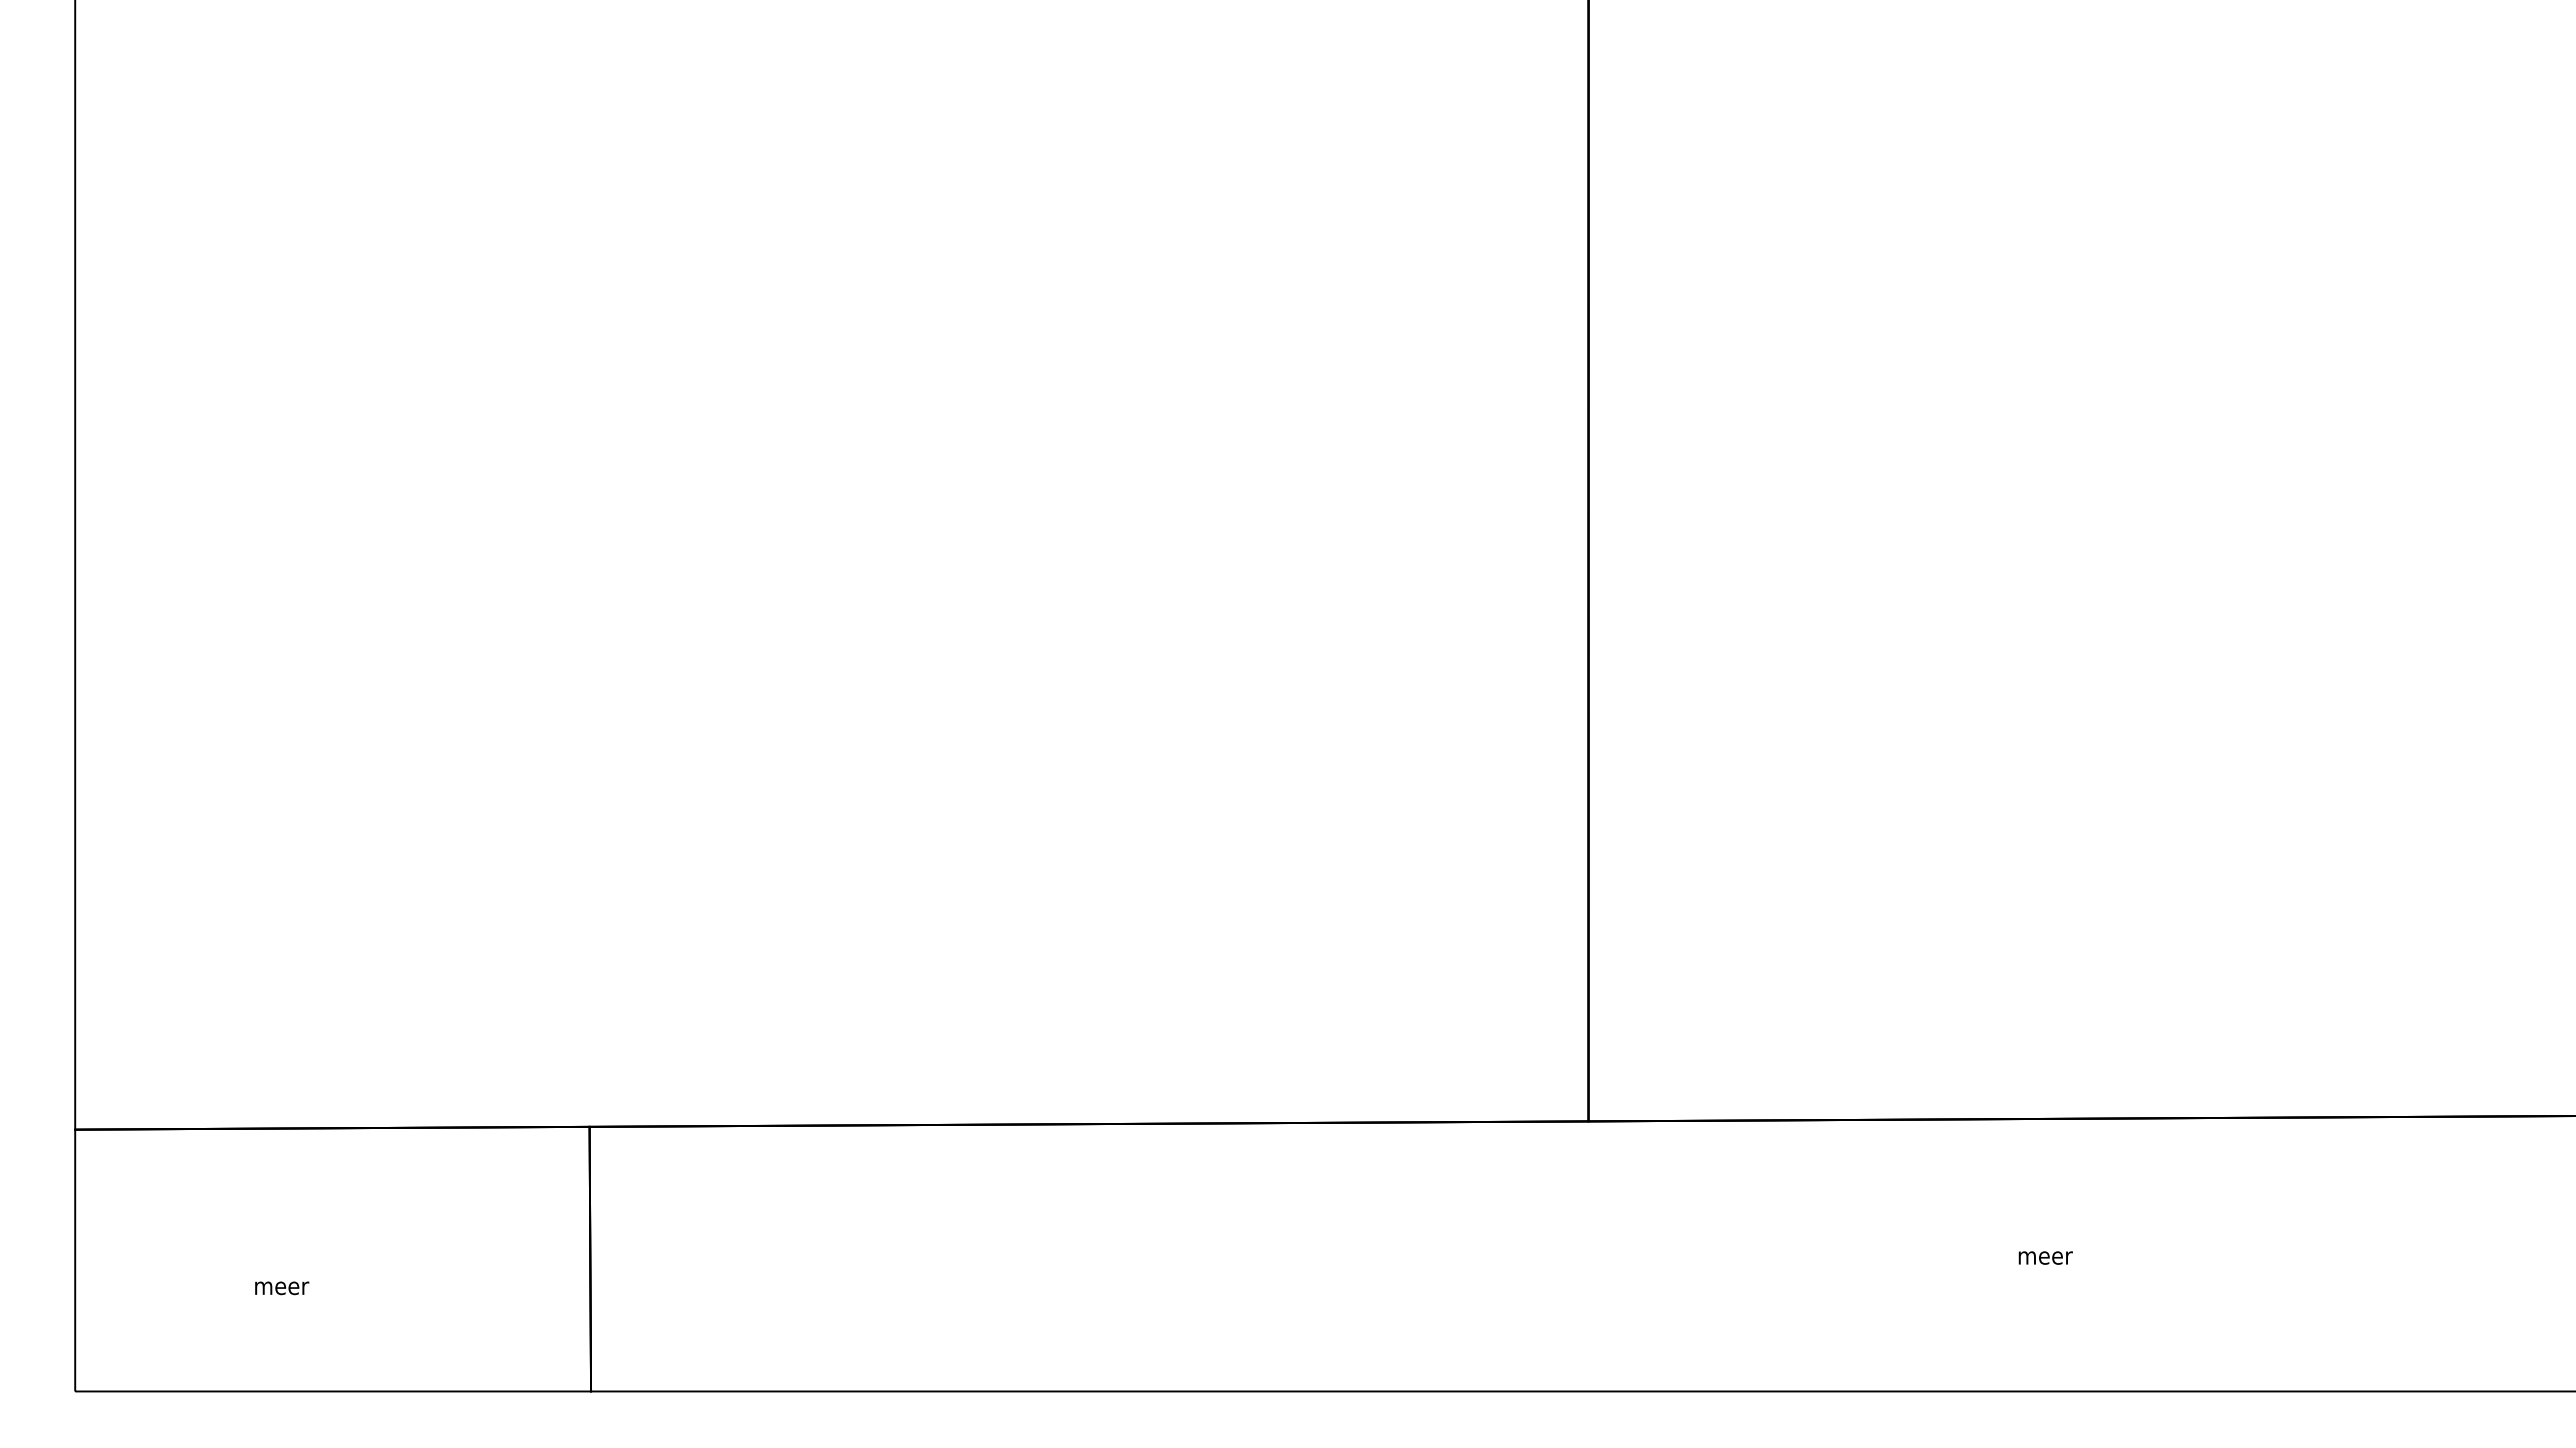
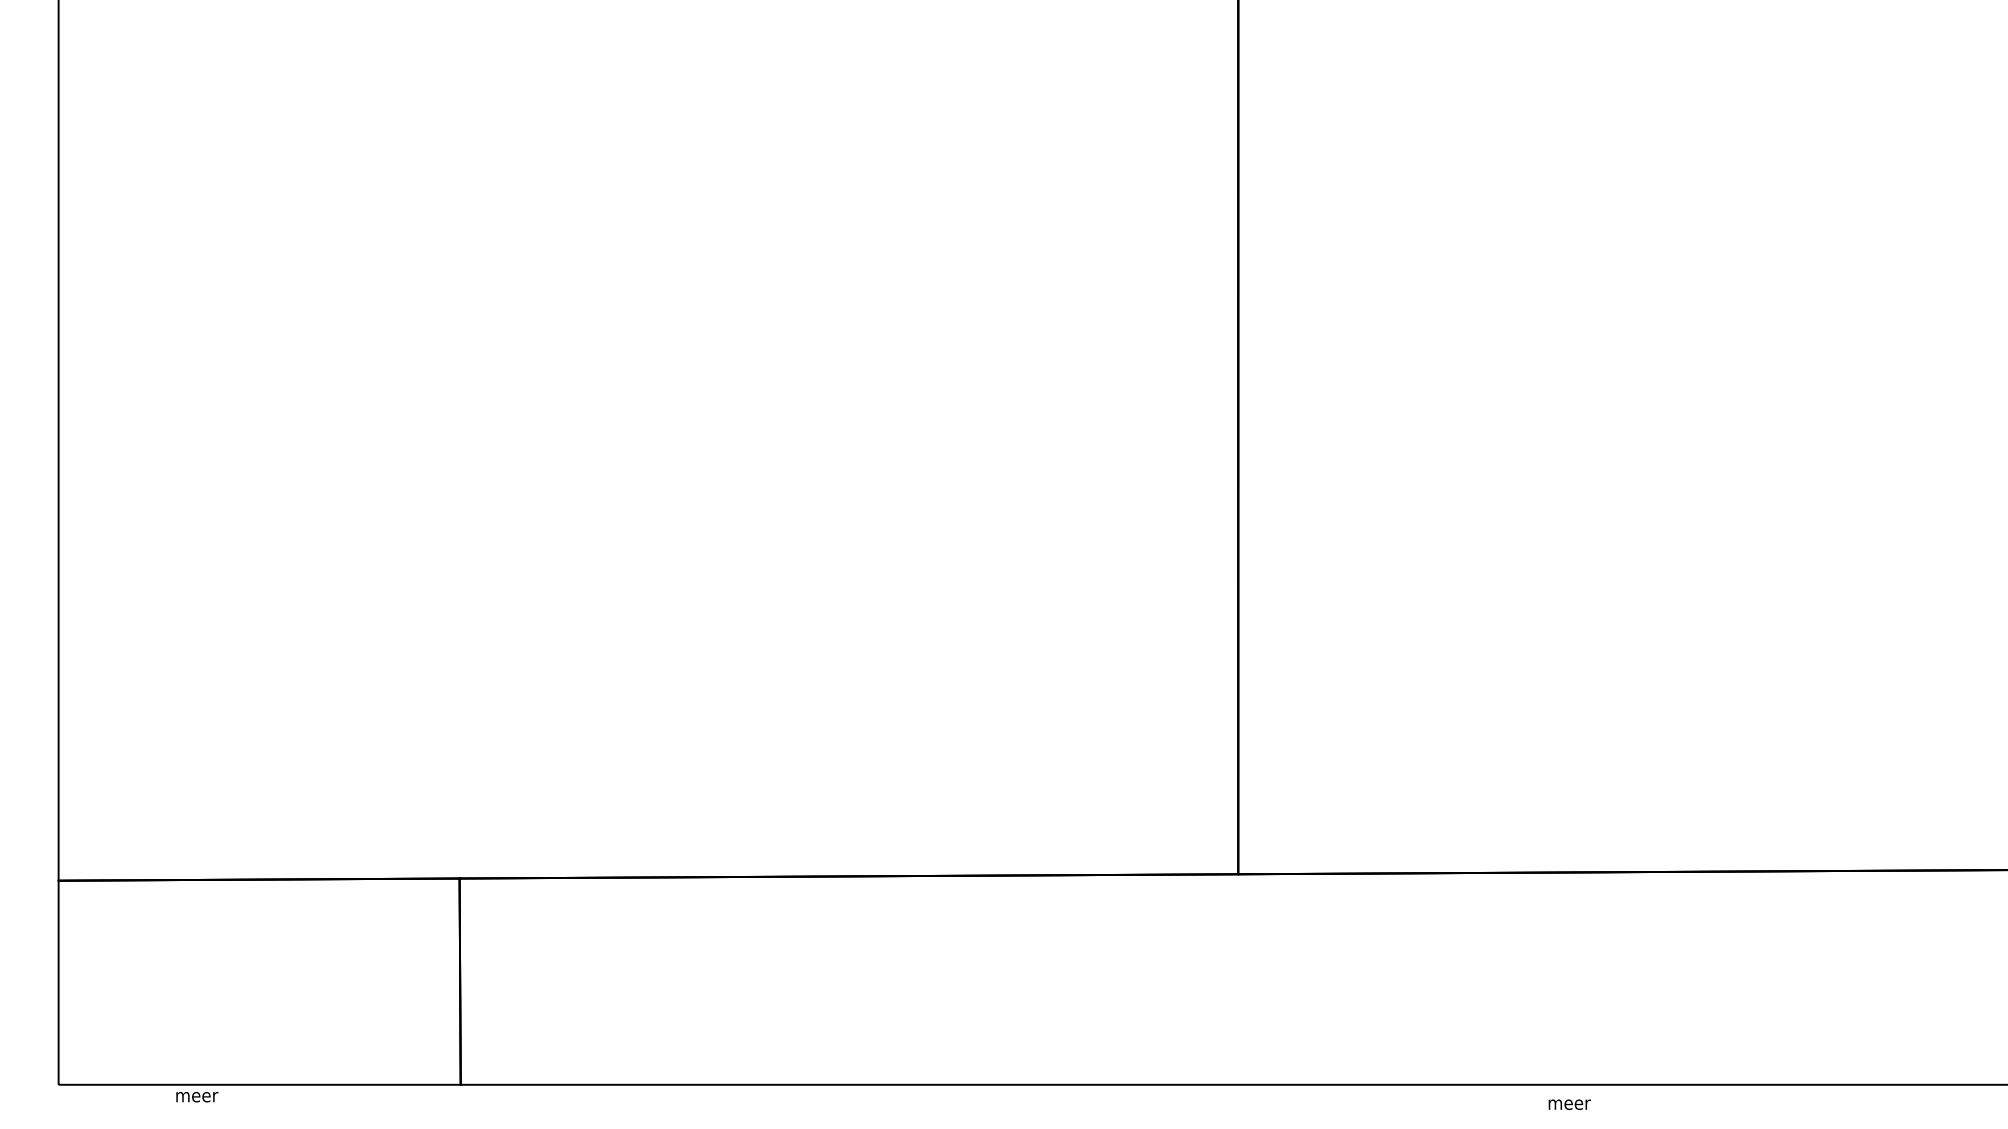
text: (2045, 1257) -> (1569, 1104), moved
text: (282, 1288) -> (197, 1097), moved

